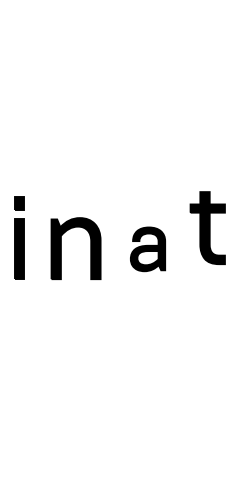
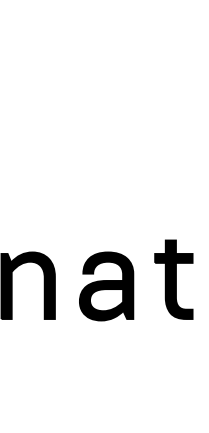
part: (207, 227) -> (173, 279), moved
part: (147, 249) -> (106, 286), size x1.43

